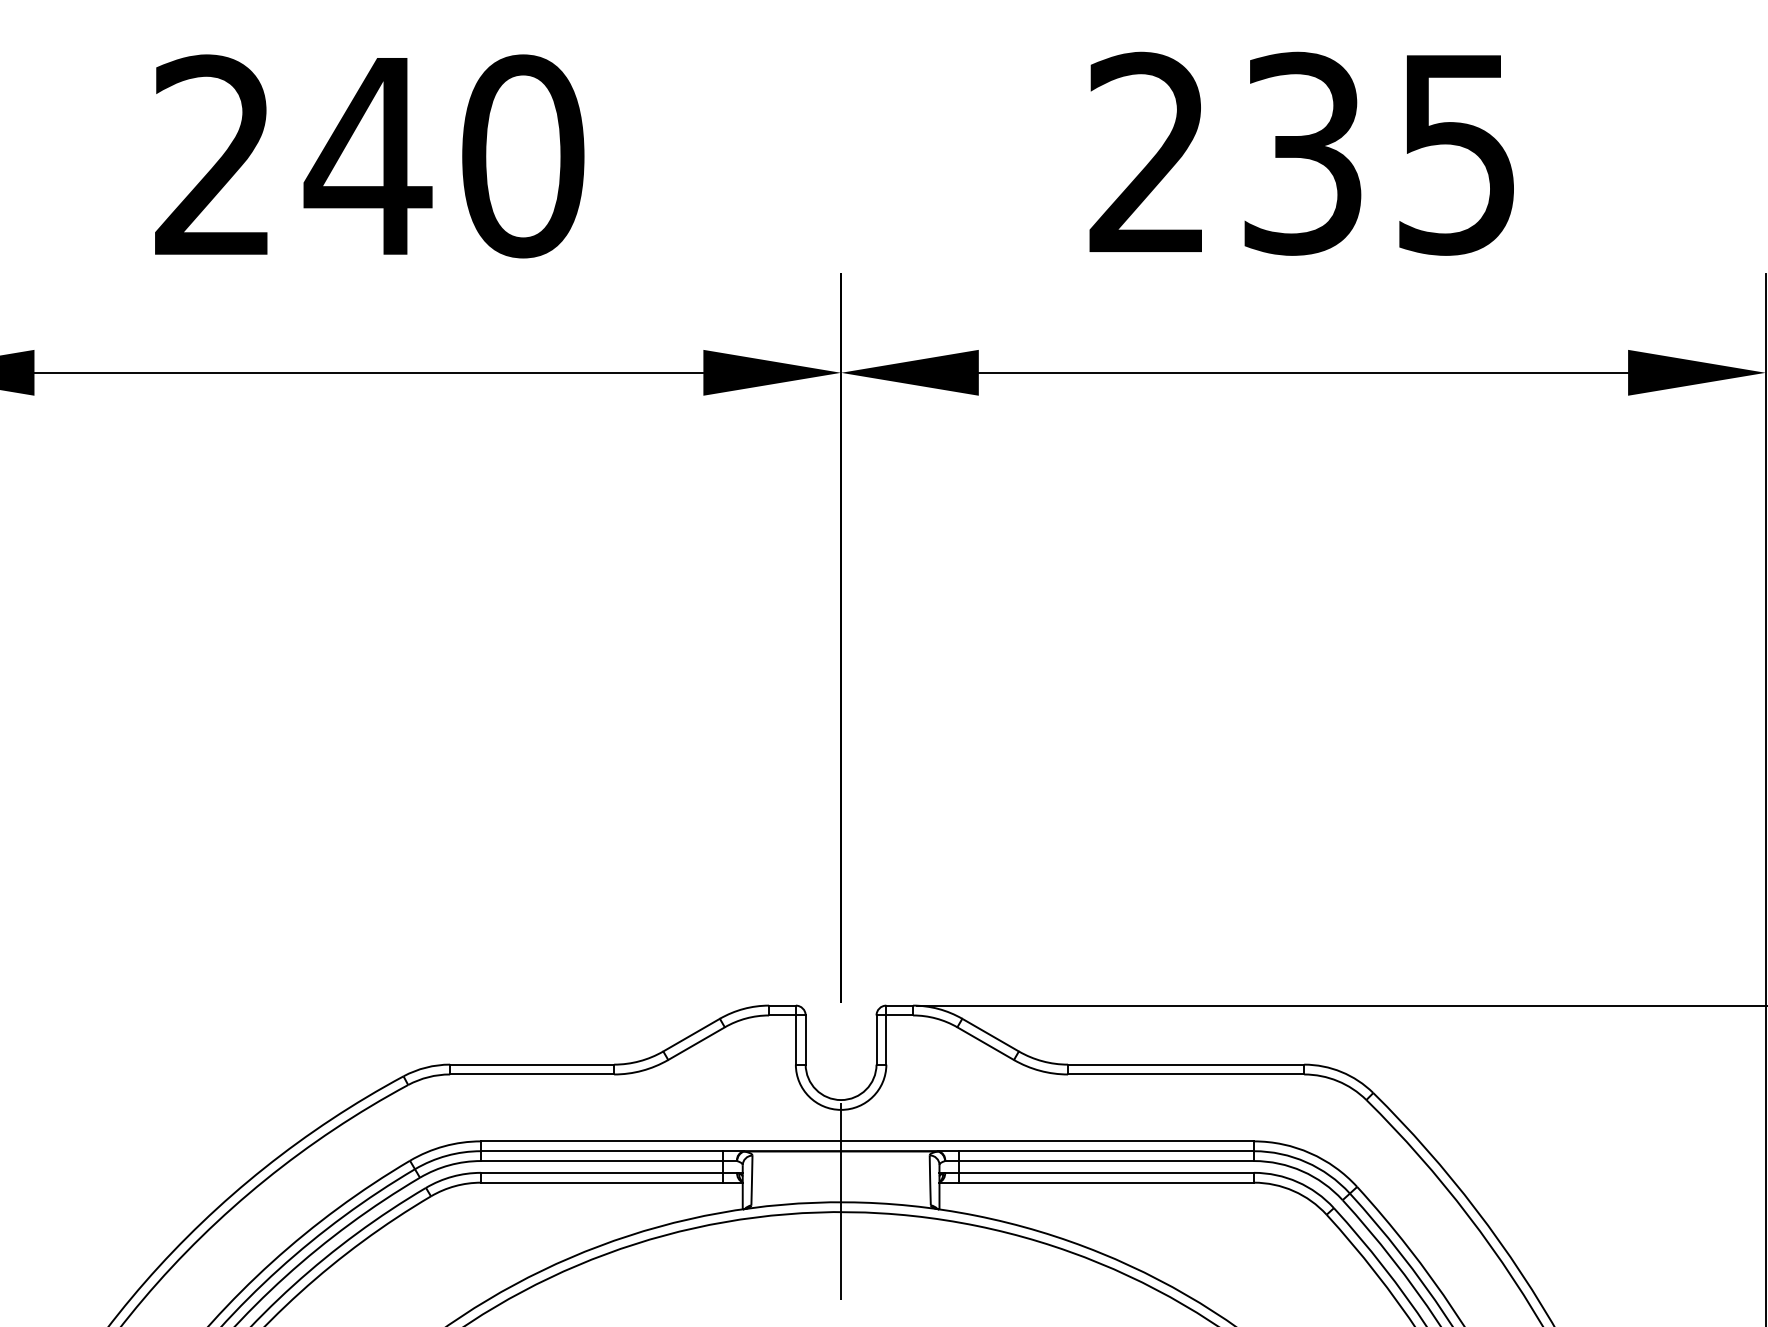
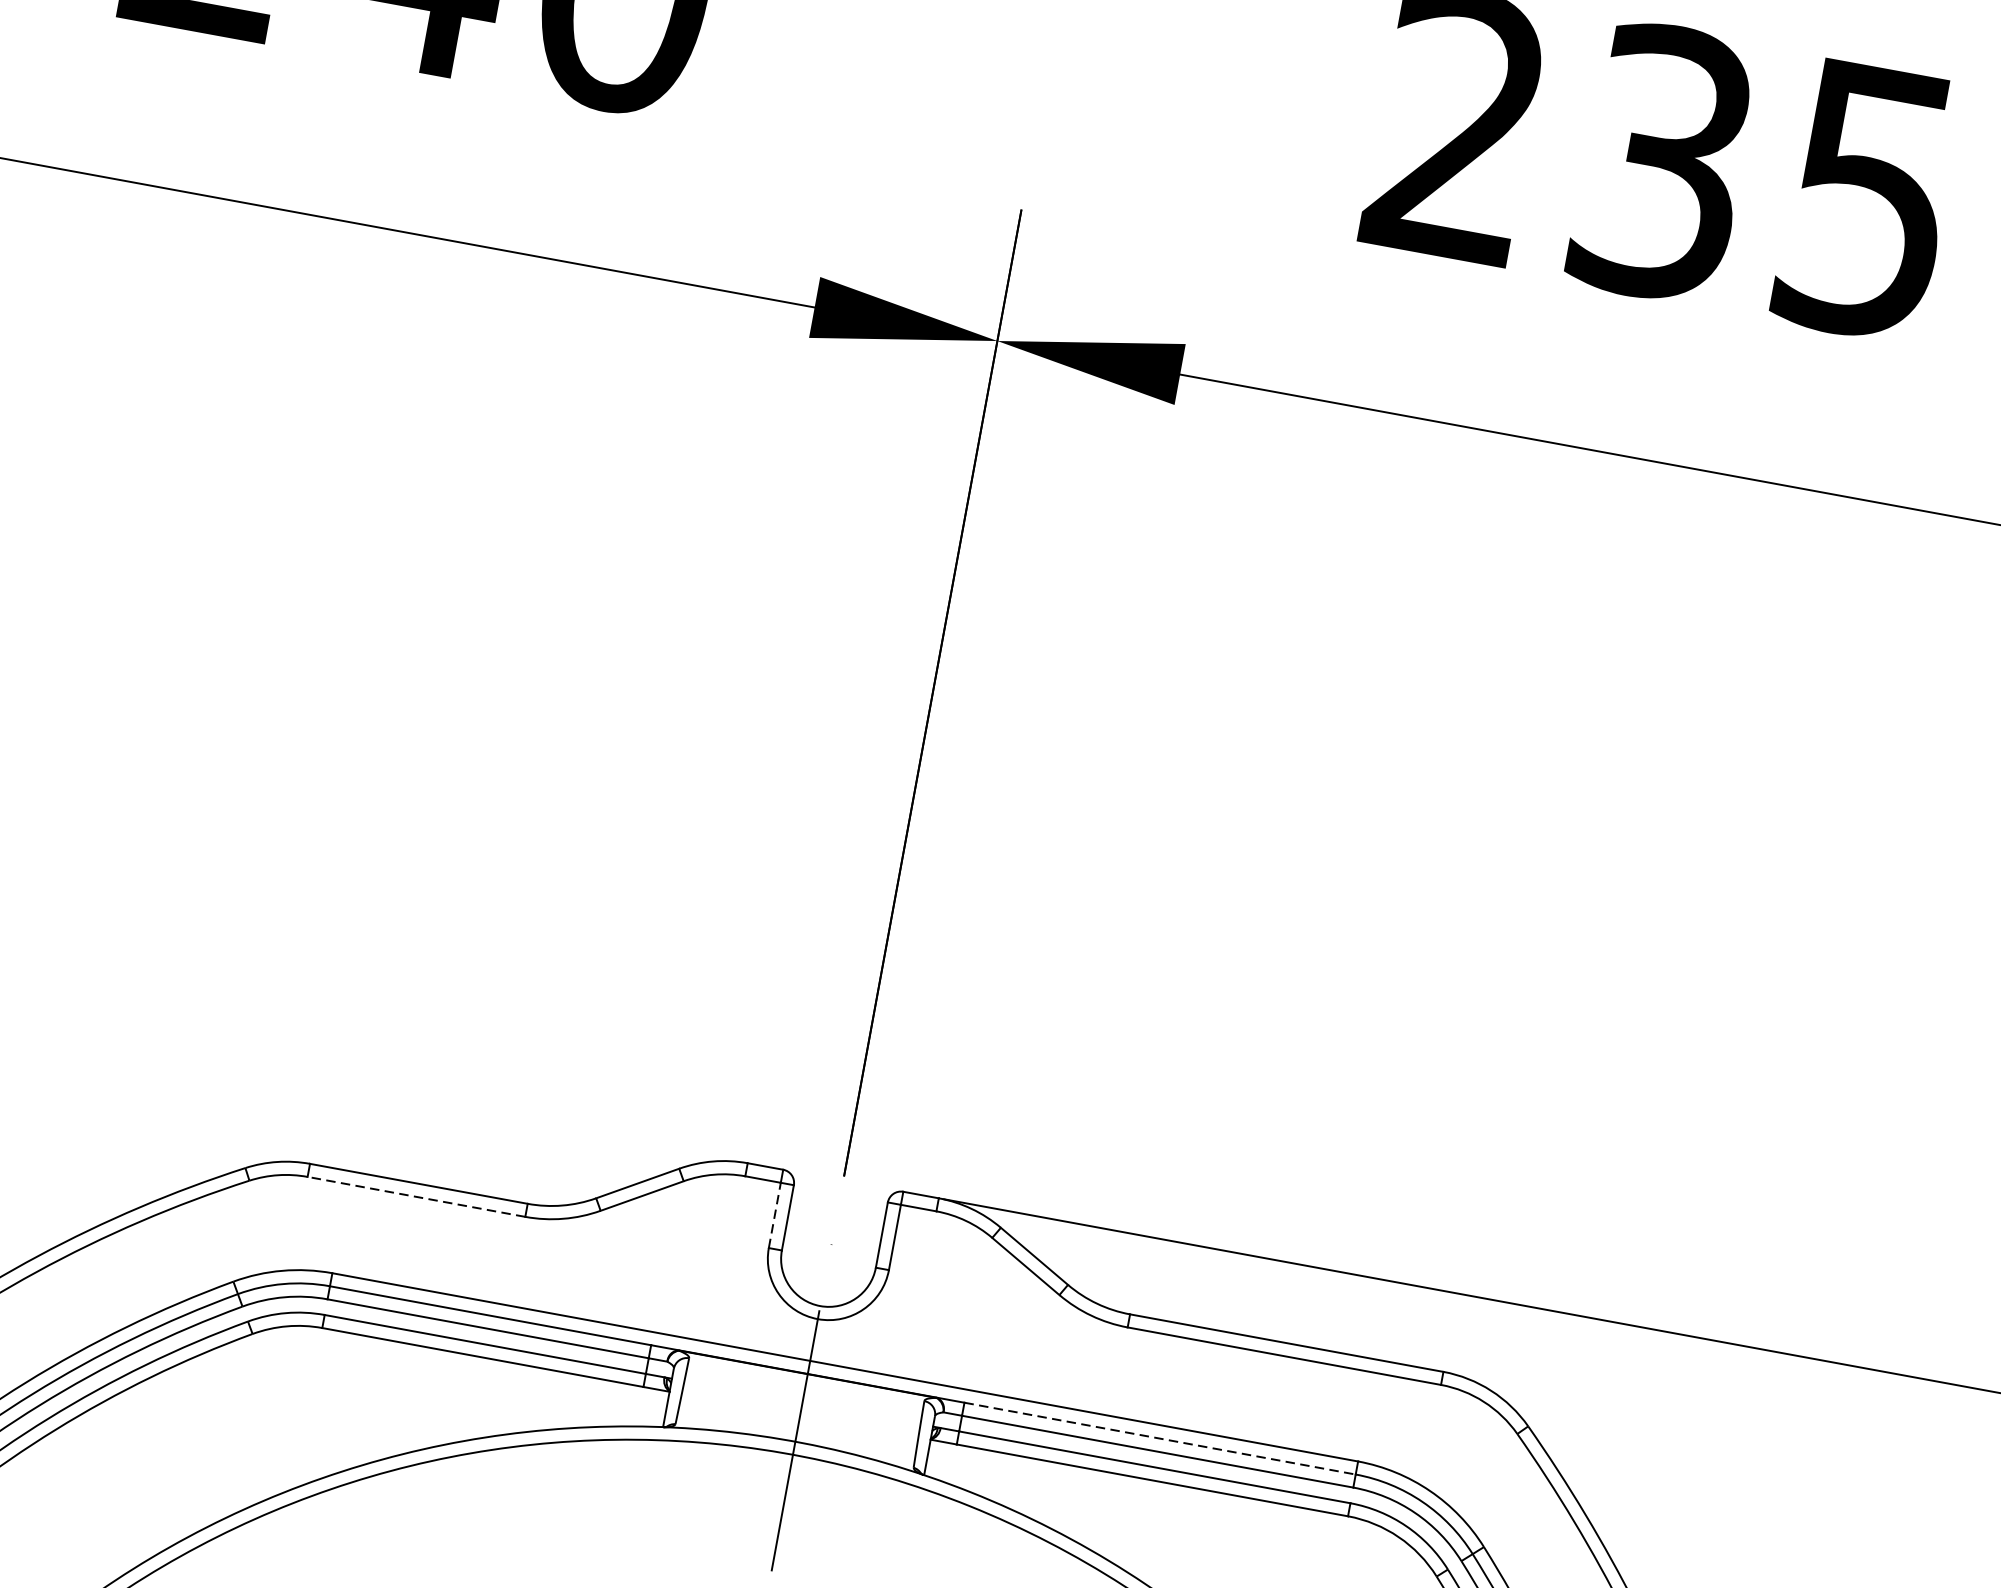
line: (795, 1040) -> (774, 1215), solid -> dashed
line: (531, 1074) -> (415, 1196), solid -> dashed
line: (1107, 1151) -> (1161, 1439), solid -> dashed

